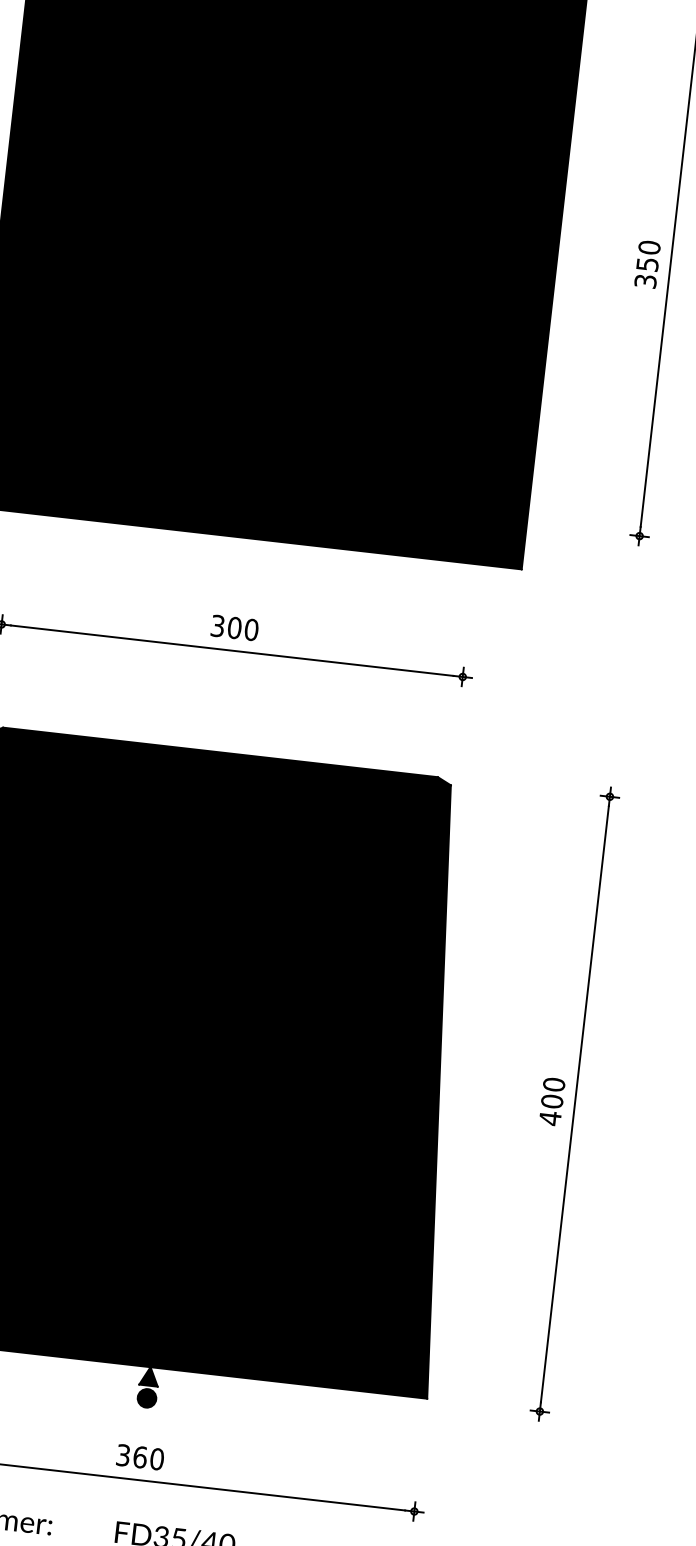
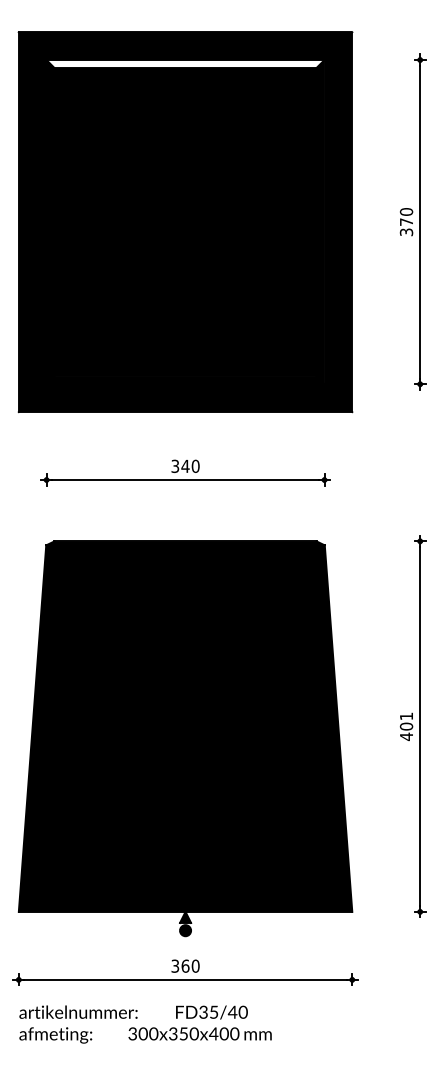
text: (647, 263) -> (406, 221), 350 -> 370
text: (234, 626) -> (185, 465), 300 -> 340
text: (554, 1084) -> (406, 716), 400 -> 401

